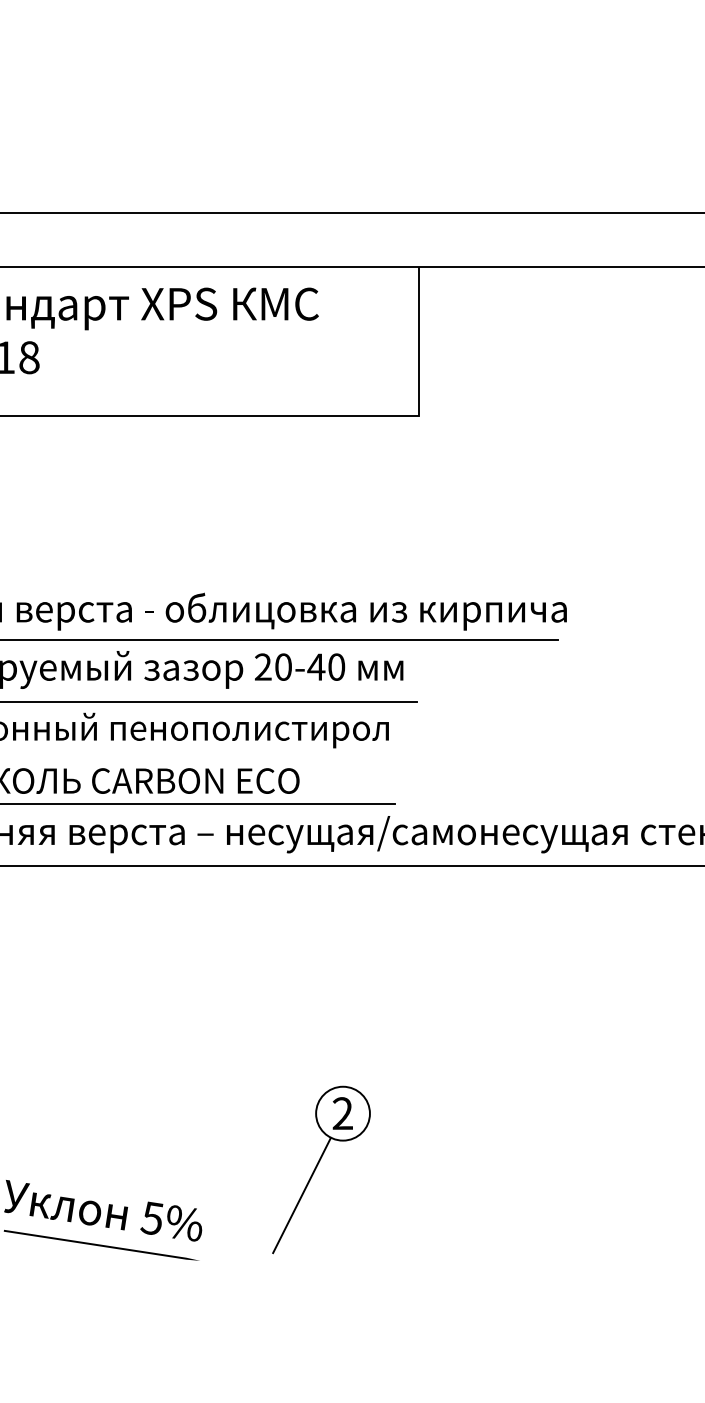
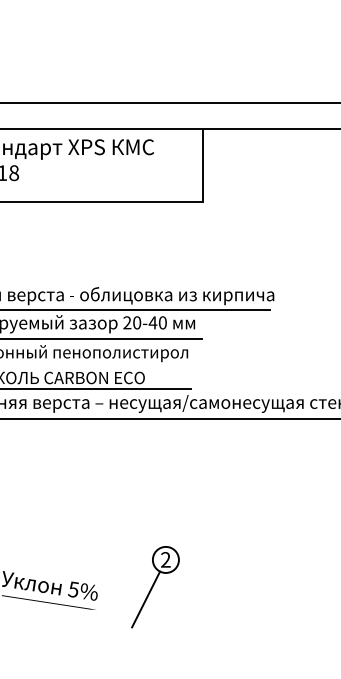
part: (321, 1170) -> (155, 587), moved

